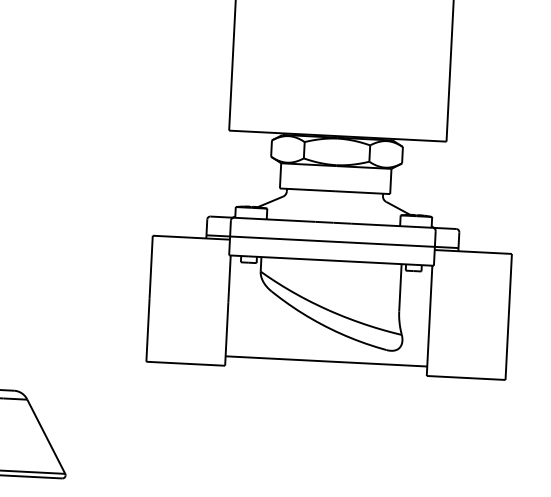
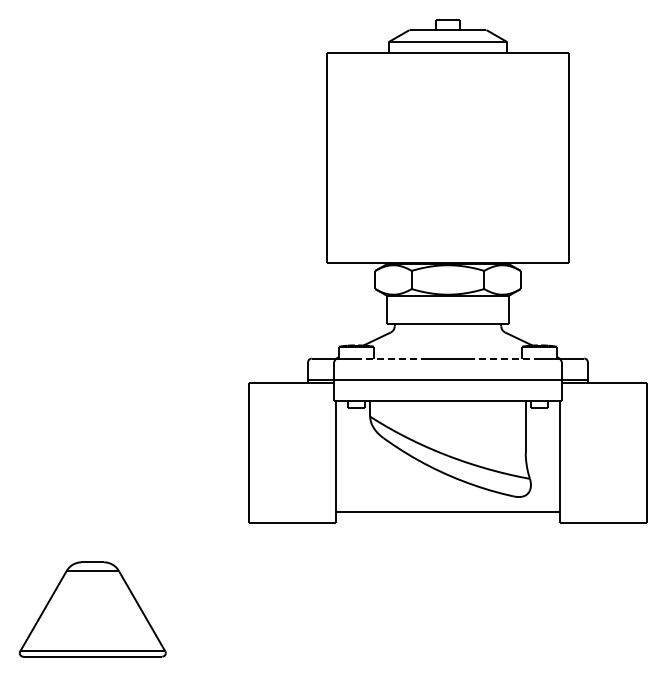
line: (283, 220) -> (392, 358), solid -> dashed
line: (384, 225) -> (504, 358), solid -> dashed

